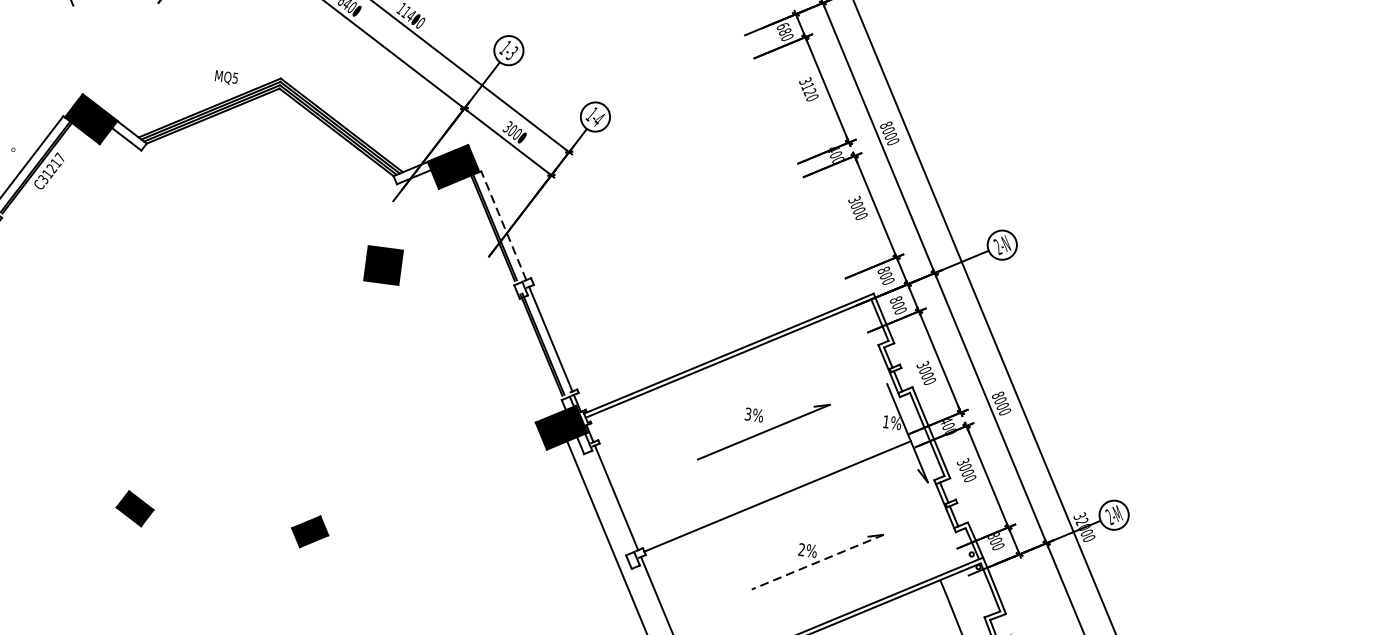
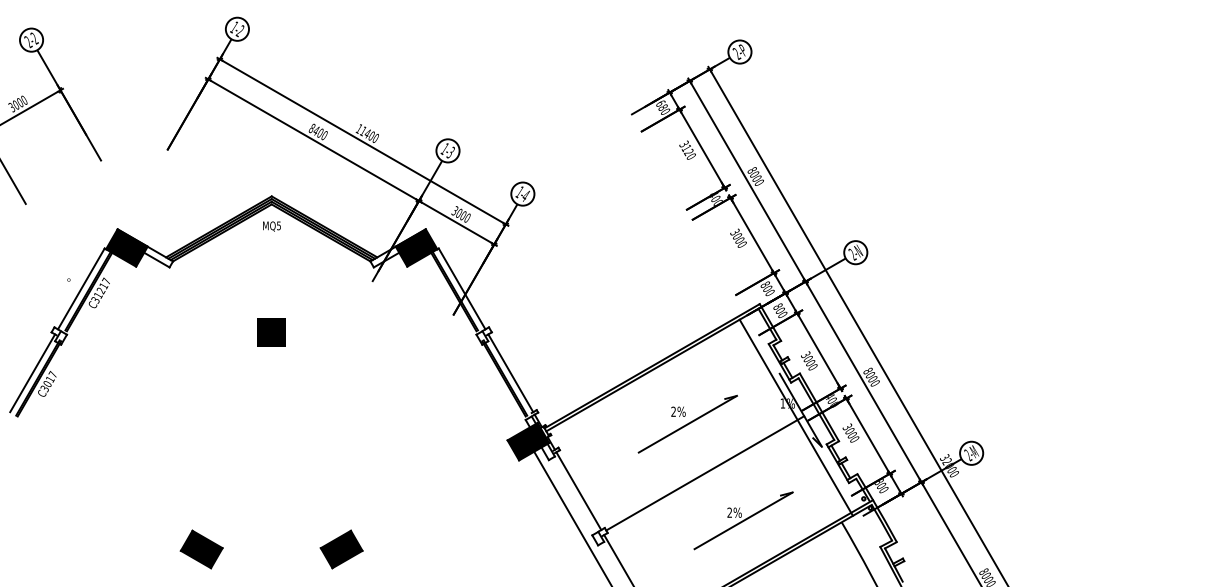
text: (225, 77) -> (271, 226), moved
line: (504, 225) -> (462, 288), dashed -> solid
part: (383, 265) -> (271, 332), moved
text: (748, 413) -> (673, 411), 3% -> 2%
line: (899, 441) -> (795, 417), added
part: (134, 508) -> (201, 549), size x1.43
part: (310, 531) -> (341, 549), size x1.43
line: (817, 561) -> (743, 520), dashed -> solid

